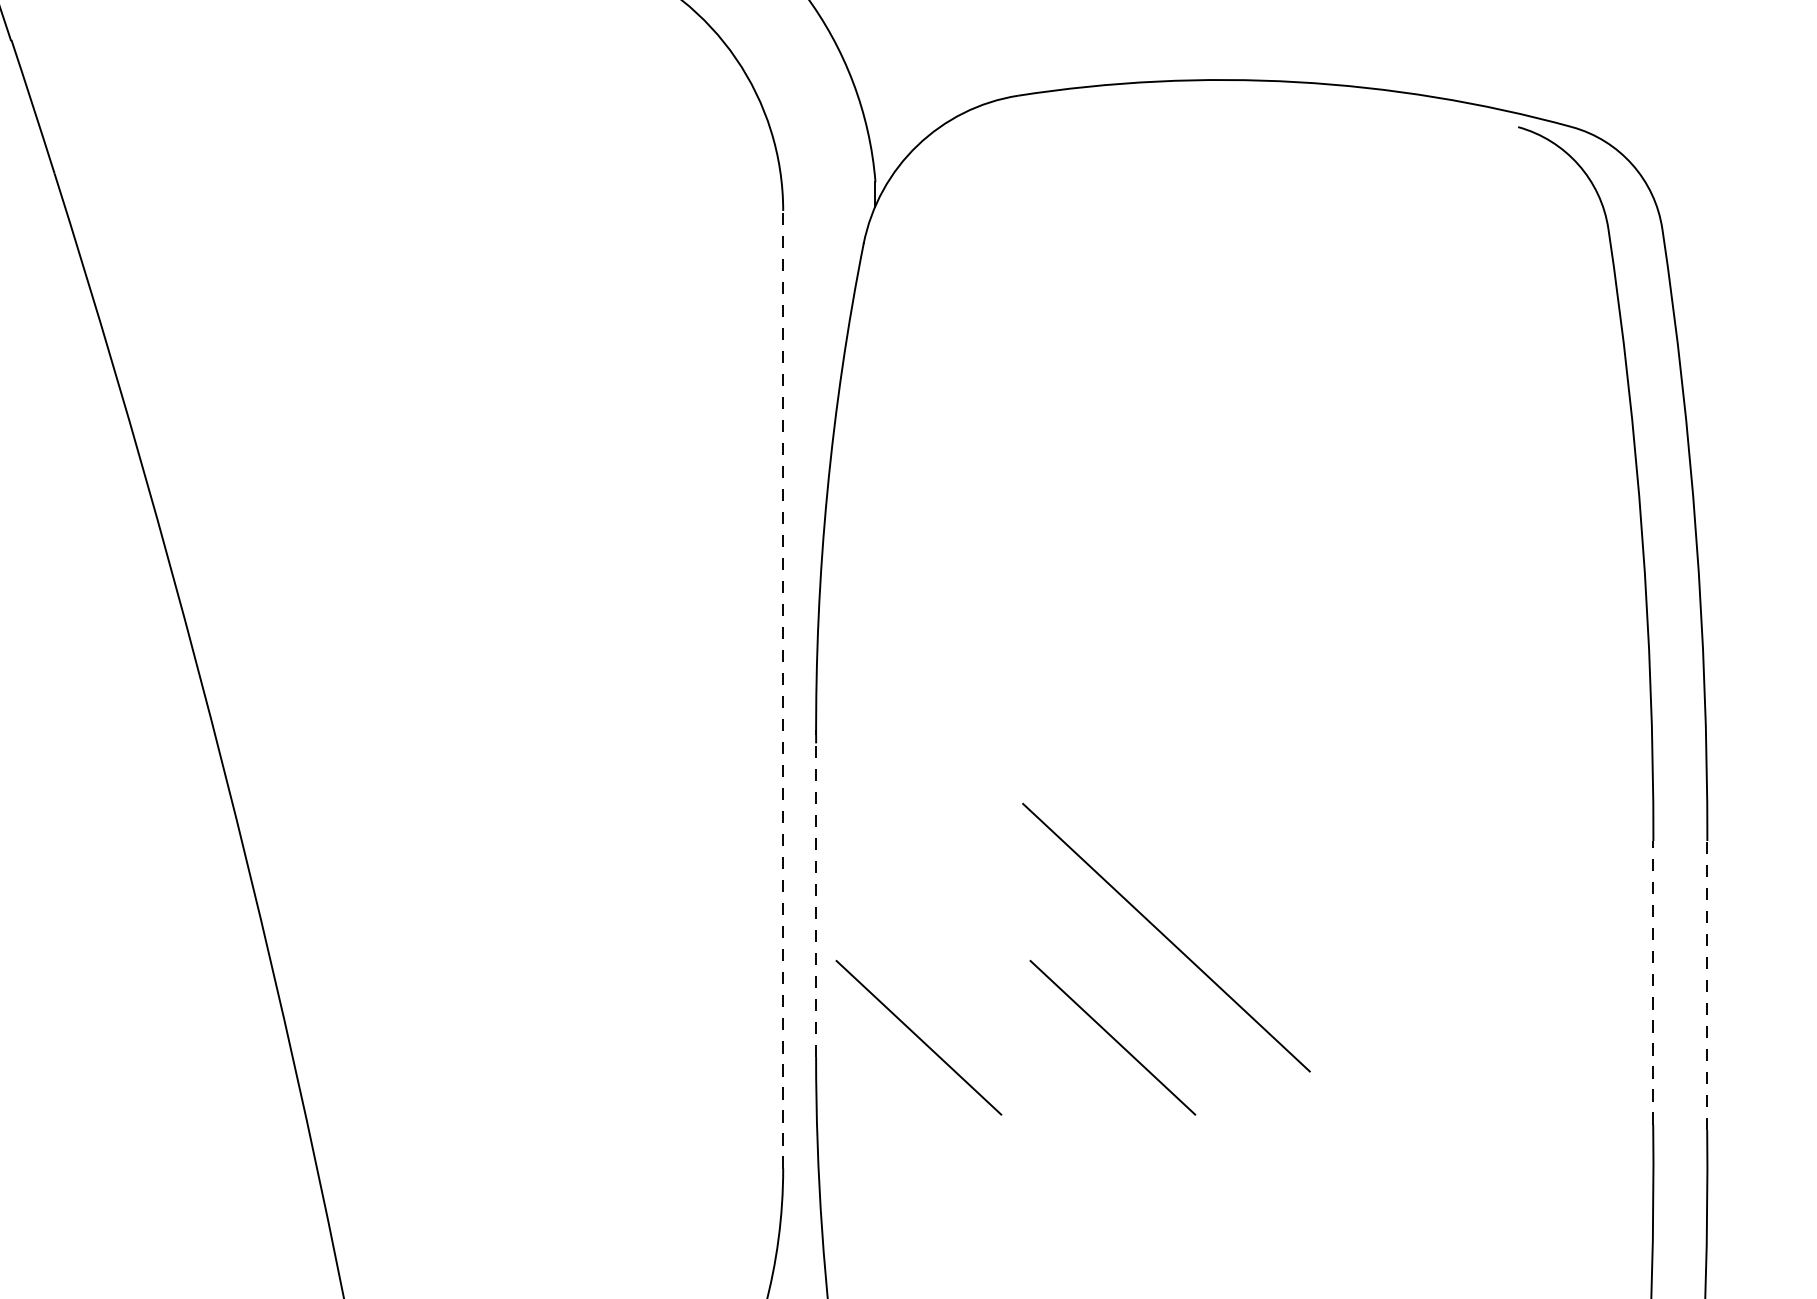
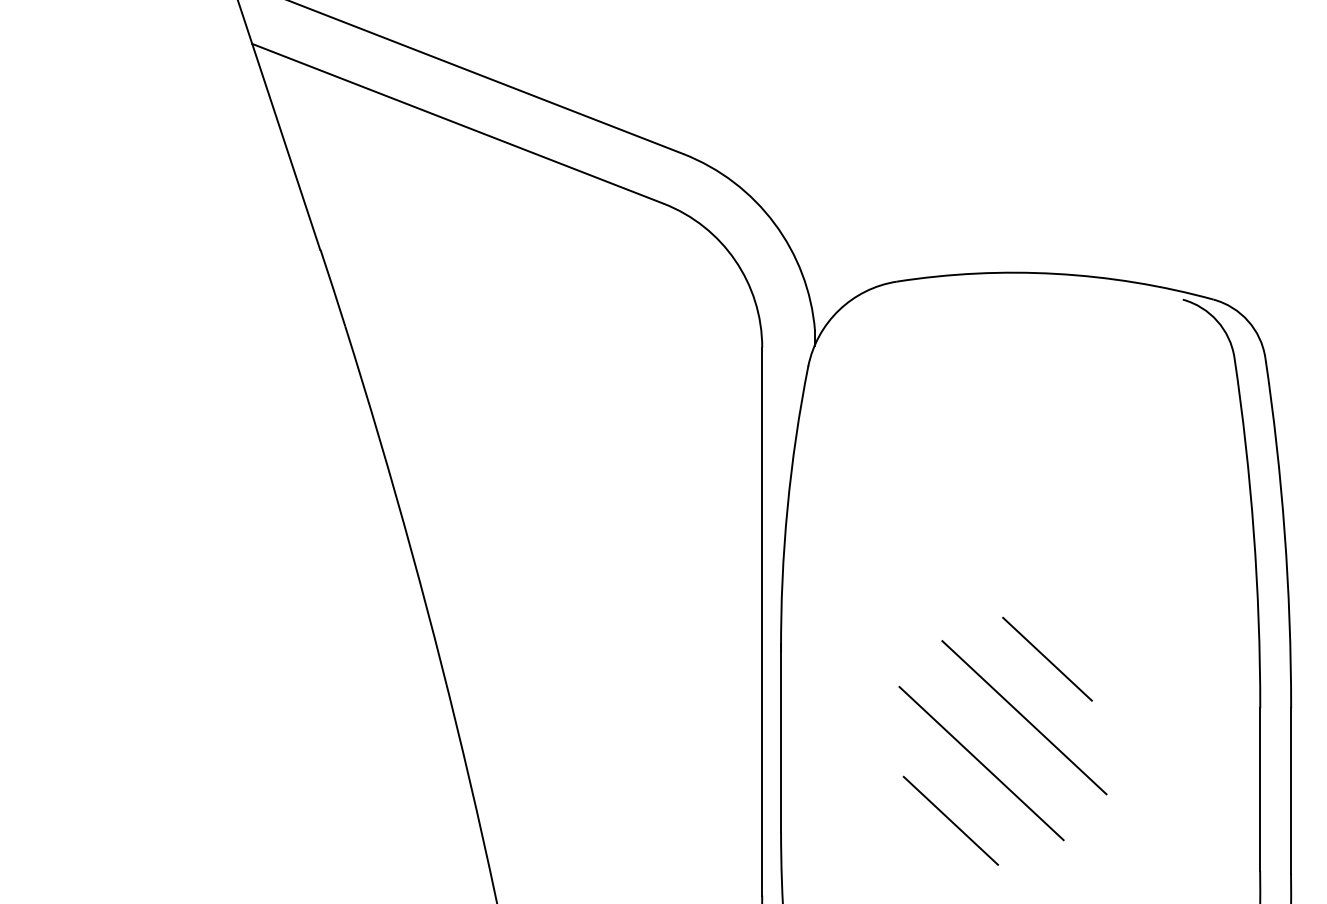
line: (783, 689) -> (762, 621), dashed -> solid
line: (1281, 754) -> (1047, 658), added
line: (1241, 857) -> (1024, 717), added
line: (816, 893) -> (781, 738), dashed -> solid
line: (1653, 981) -> (1260, 788), dashed -> solid
line: (1707, 984) -> (1291, 790), dashed -> solid
line: (918, 1037) -> (839, 820), removed

